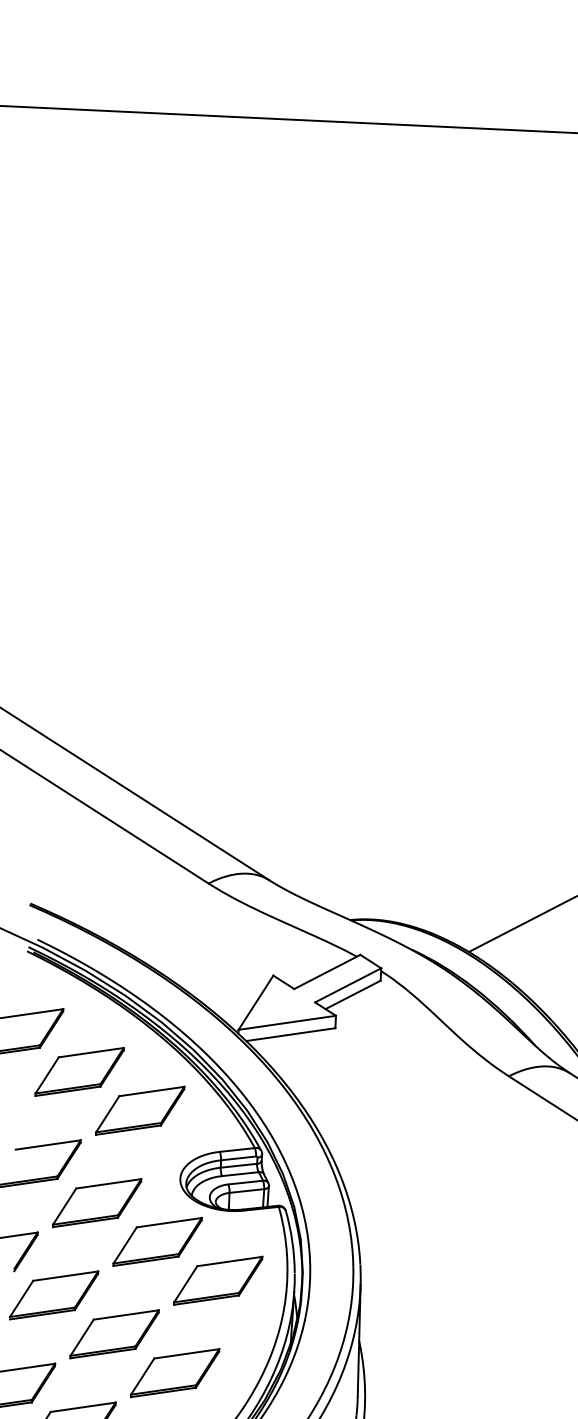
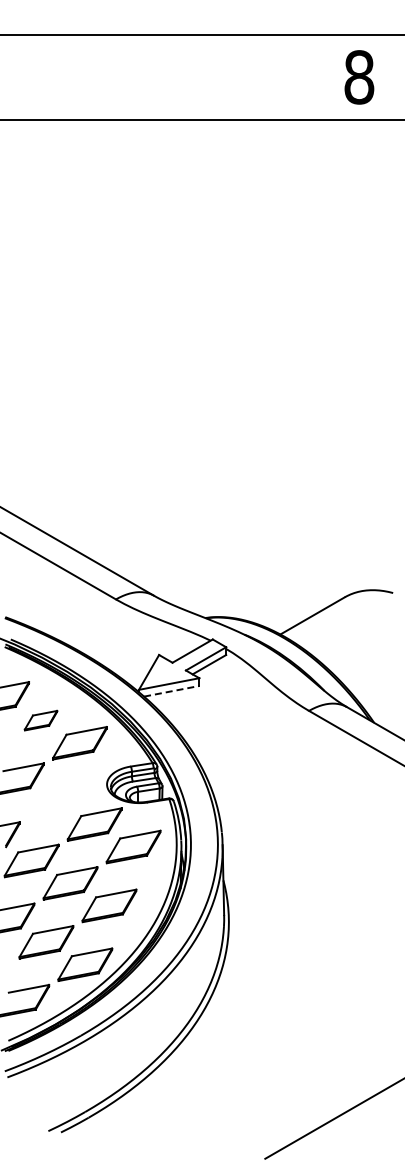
line: (292, 1034) -> (172, 691), solid -> dashed
part: (78, 1071) -> (40, 720), size x0.6
part: (96, 1202) -> (55, 801), removed

